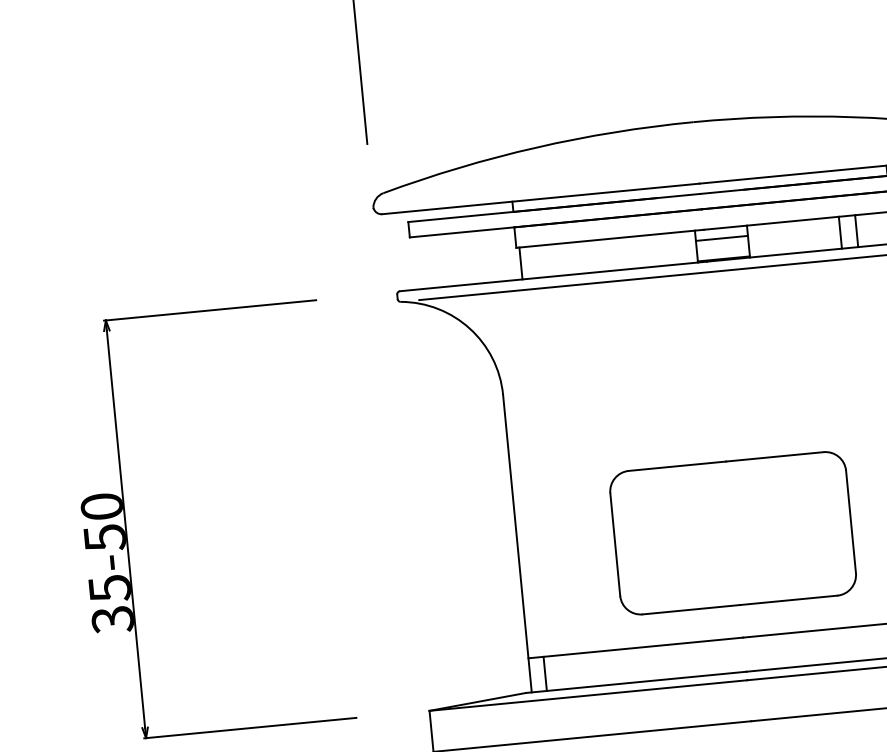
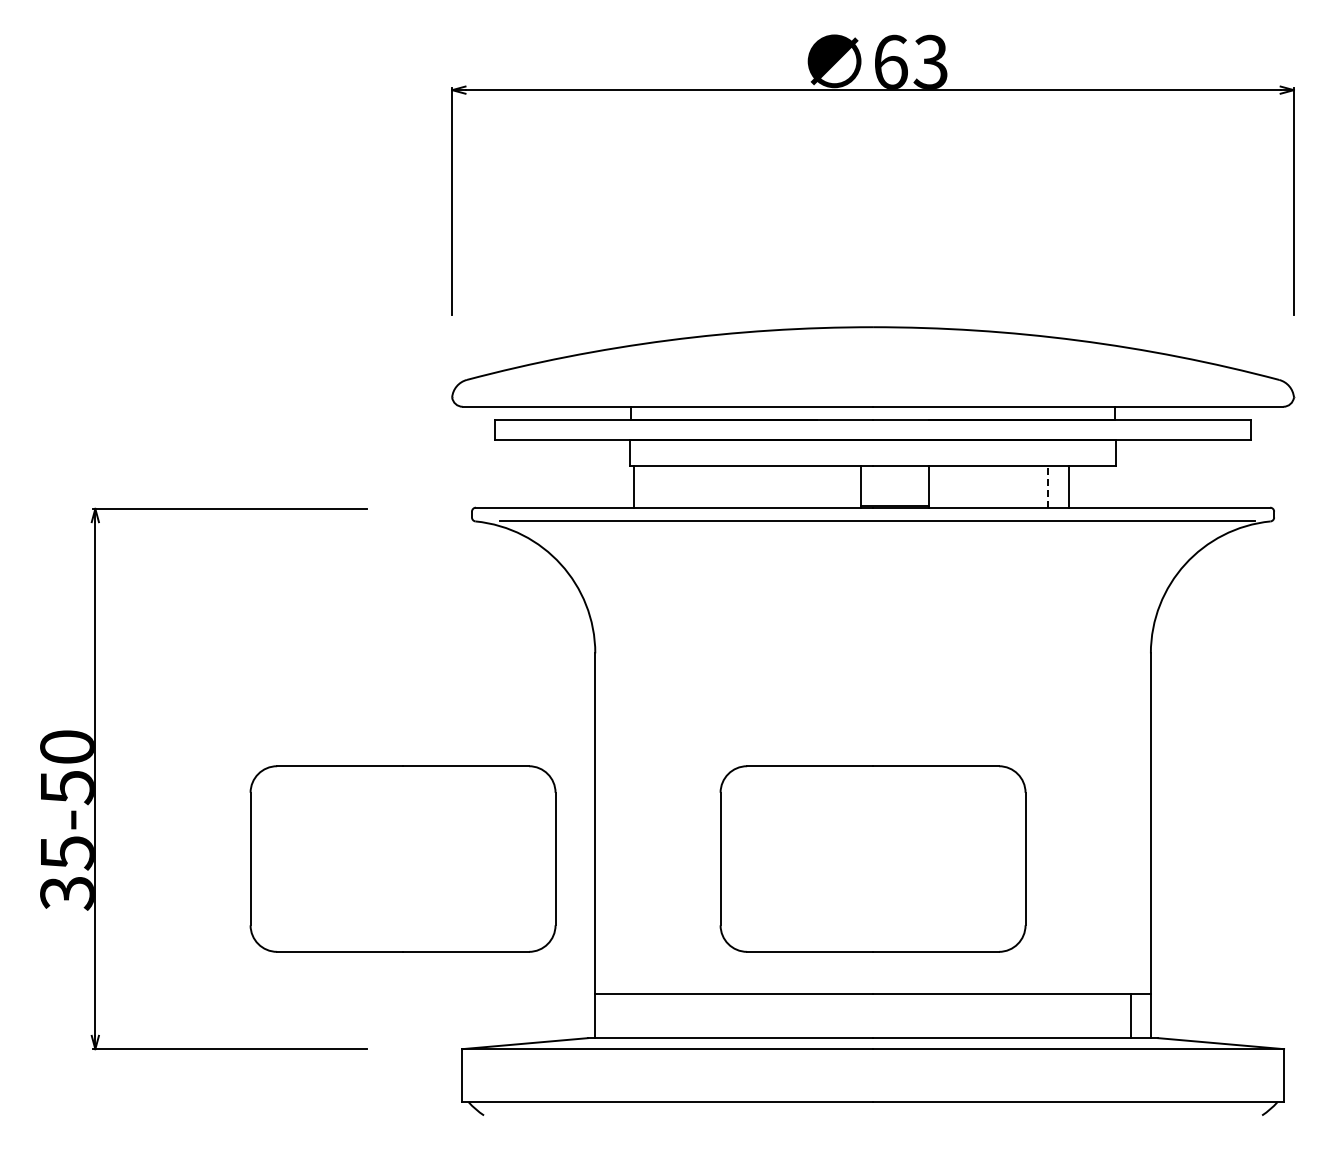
line: (840, 233) -> (1047, 487), solid -> dashed
line: (721, 238) -> (894, 479), removed
part: (369, 567) -> (402, 858), added
line: (544, 674) -> (614, 1016), removed

